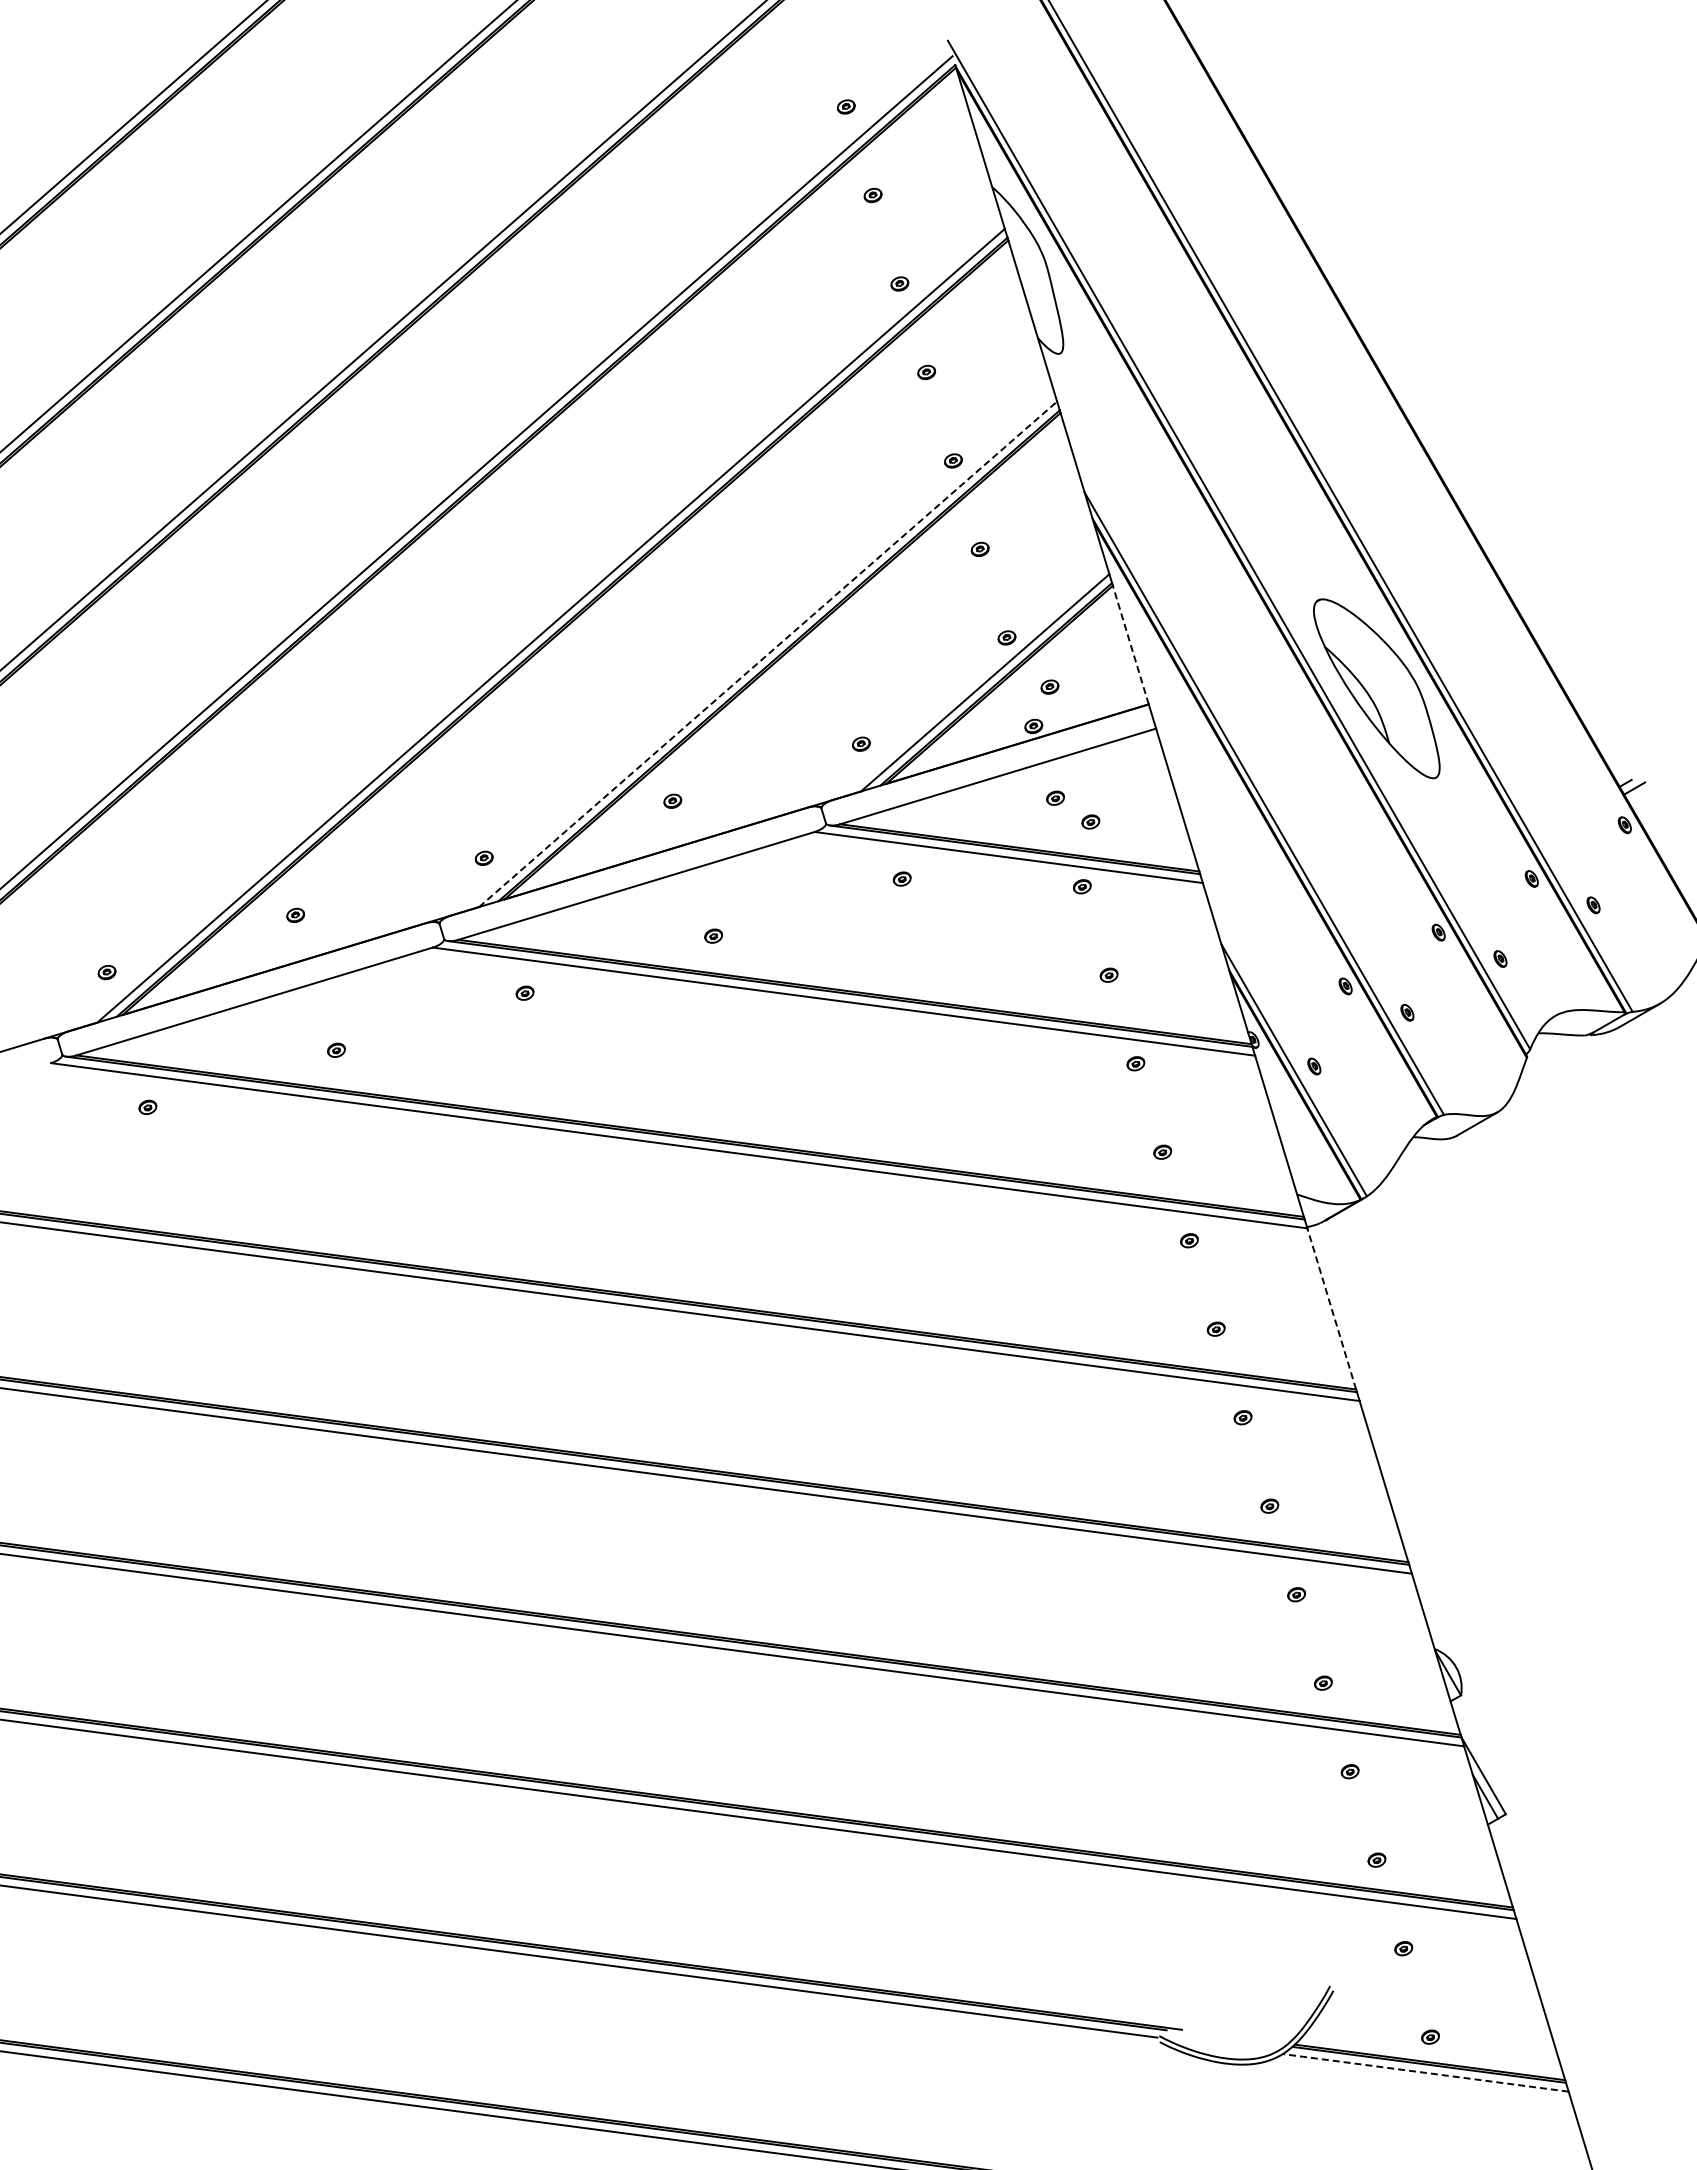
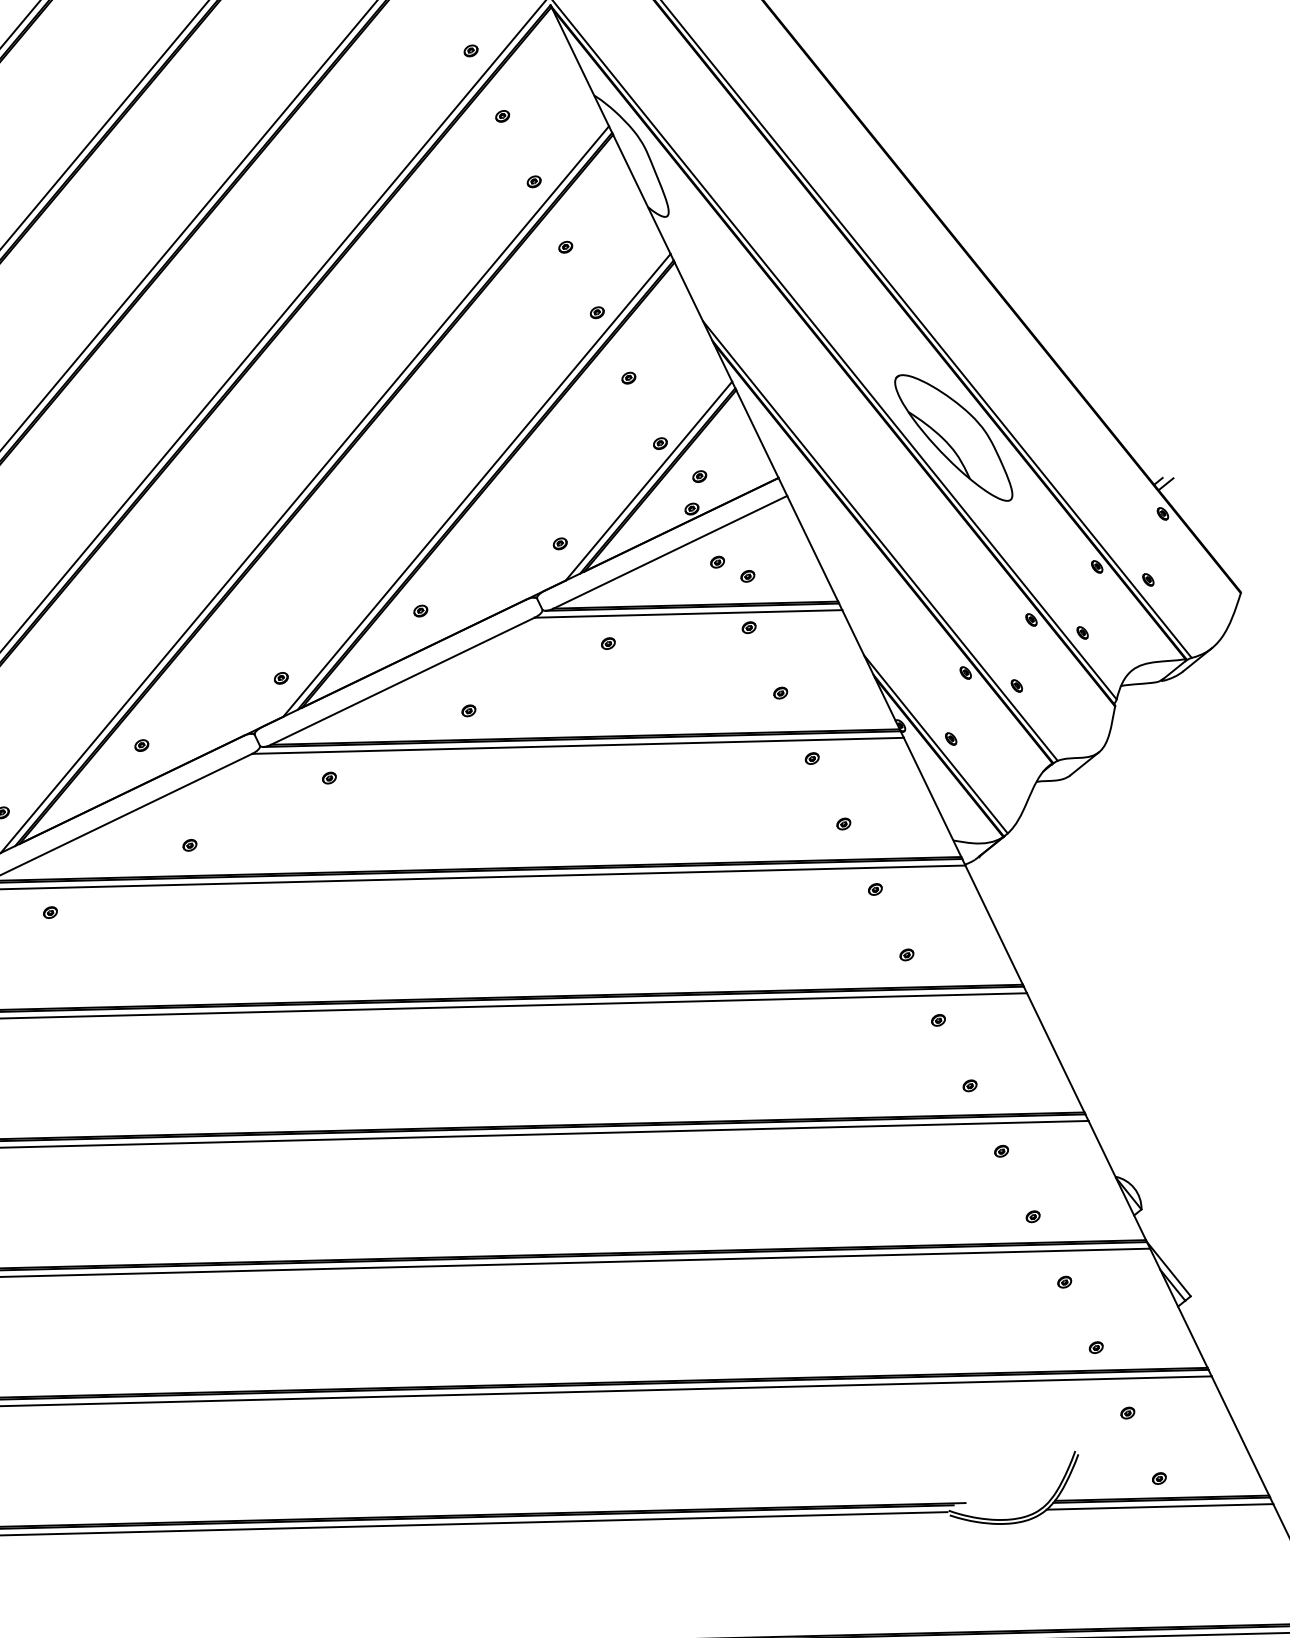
line: (1130, 645) -> (757, 434), dashed -> solid
line: (768, 654) -> (477, 485), dashed -> solid
line: (1331, 1308) -> (993, 924), dashed -> solid
line: (1425, 2072) -> (1159, 1506), dashed -> solid

